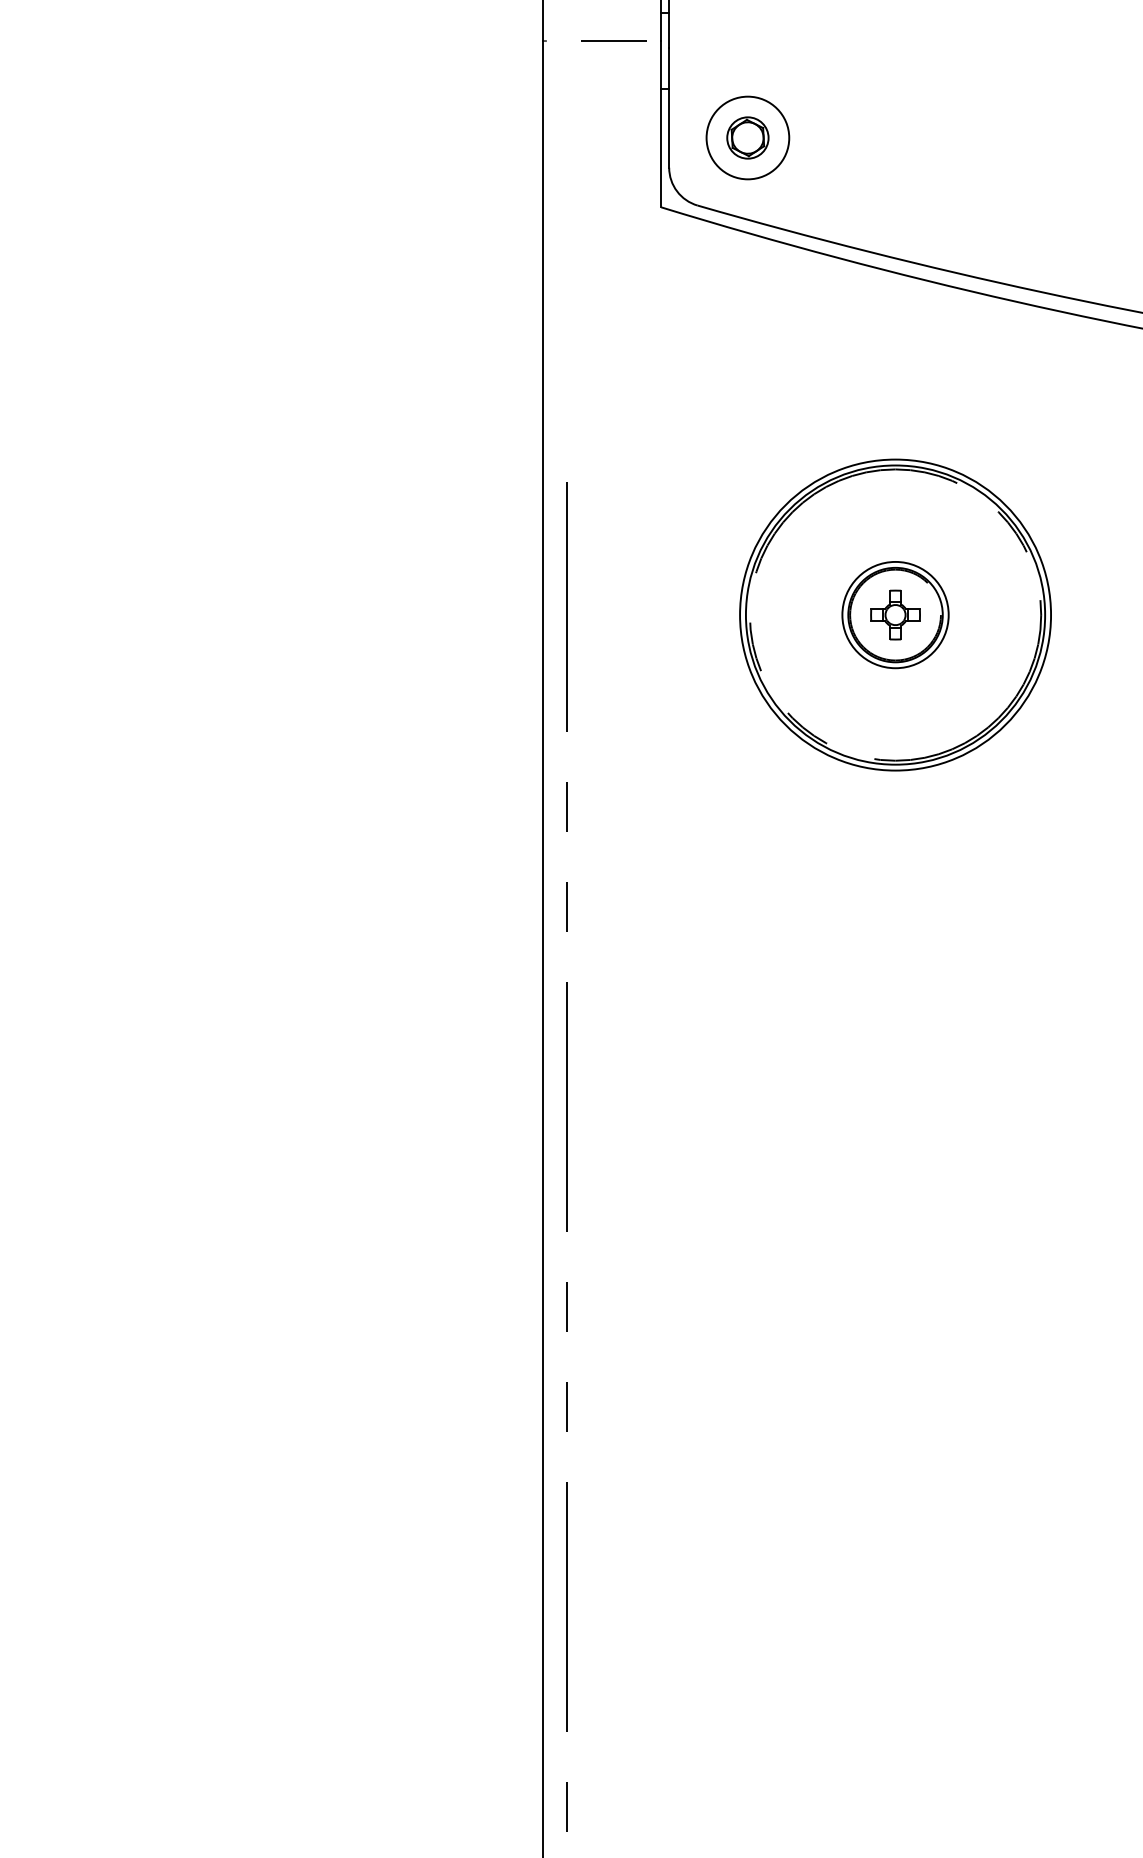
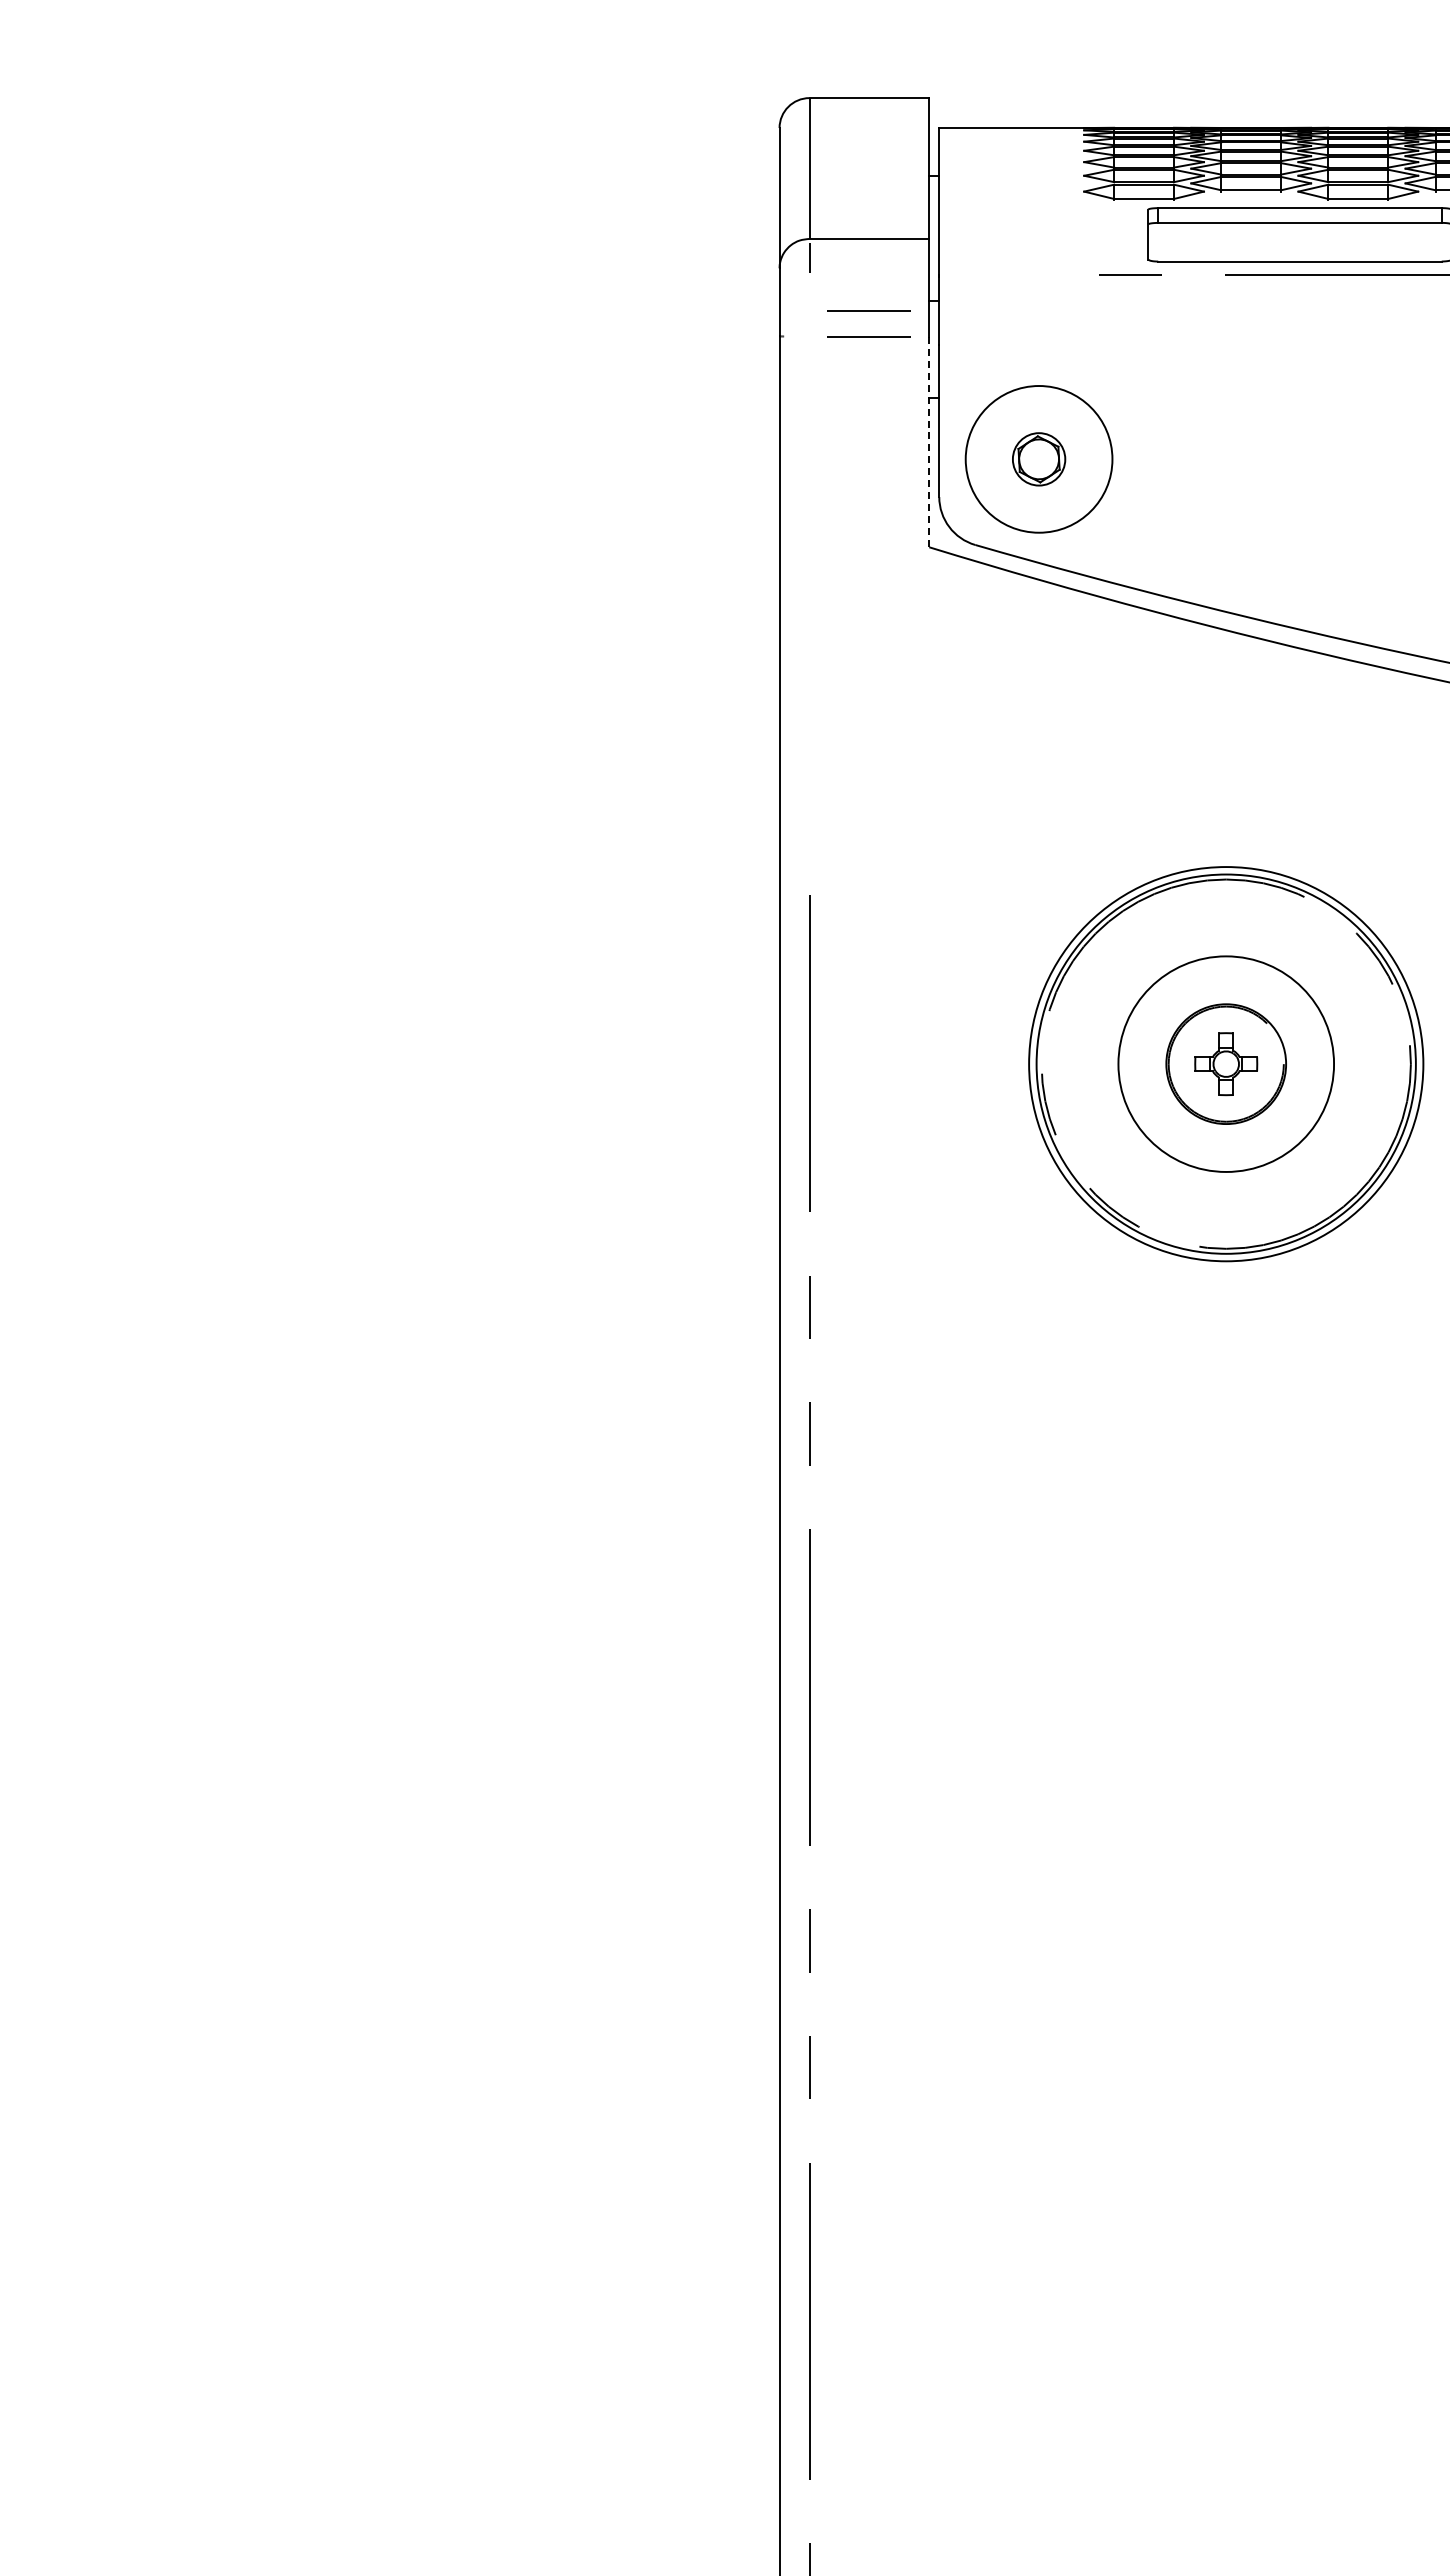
line: (613, 20) -> (868, 310), added
line: (661, 124) -> (929, 442), solid -> dashed
circle: (747, 137) -> (1038, 458), size x1.4
circle: (894, 614) -> (1225, 1063), size x1.6

